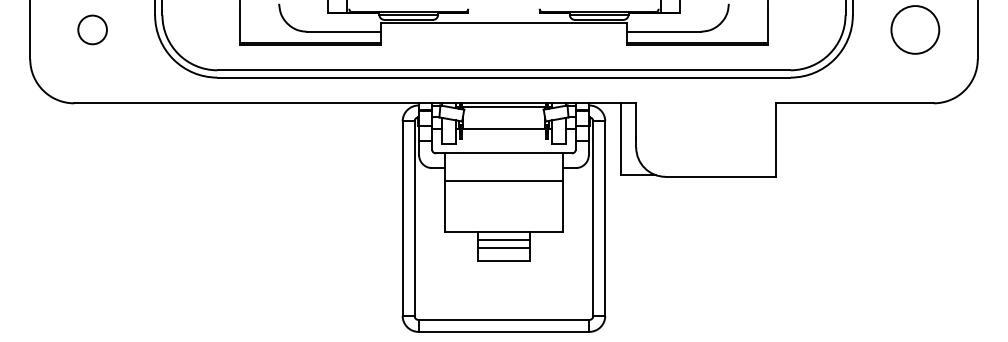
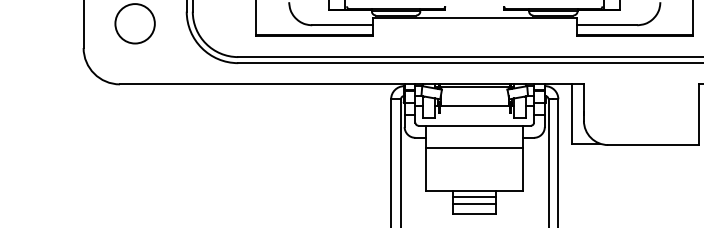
circle: (92, 29) -> (135, 23), size x1.67

